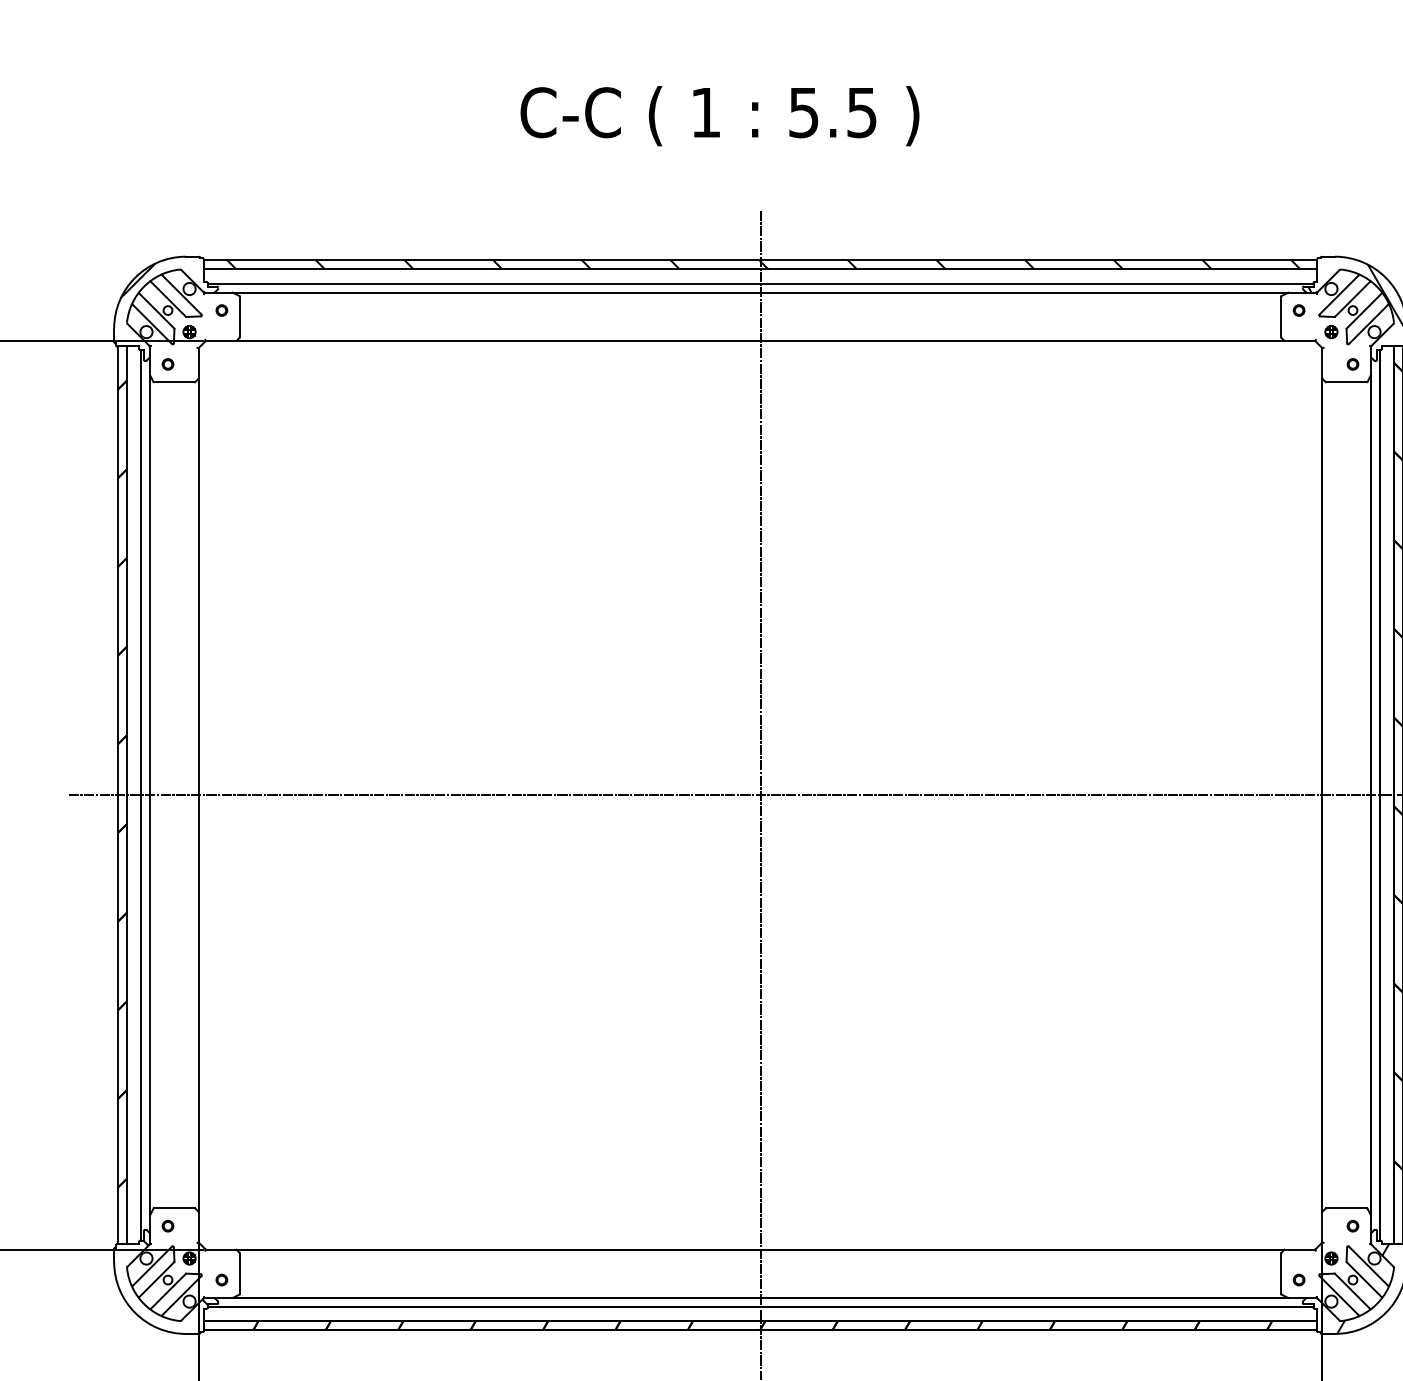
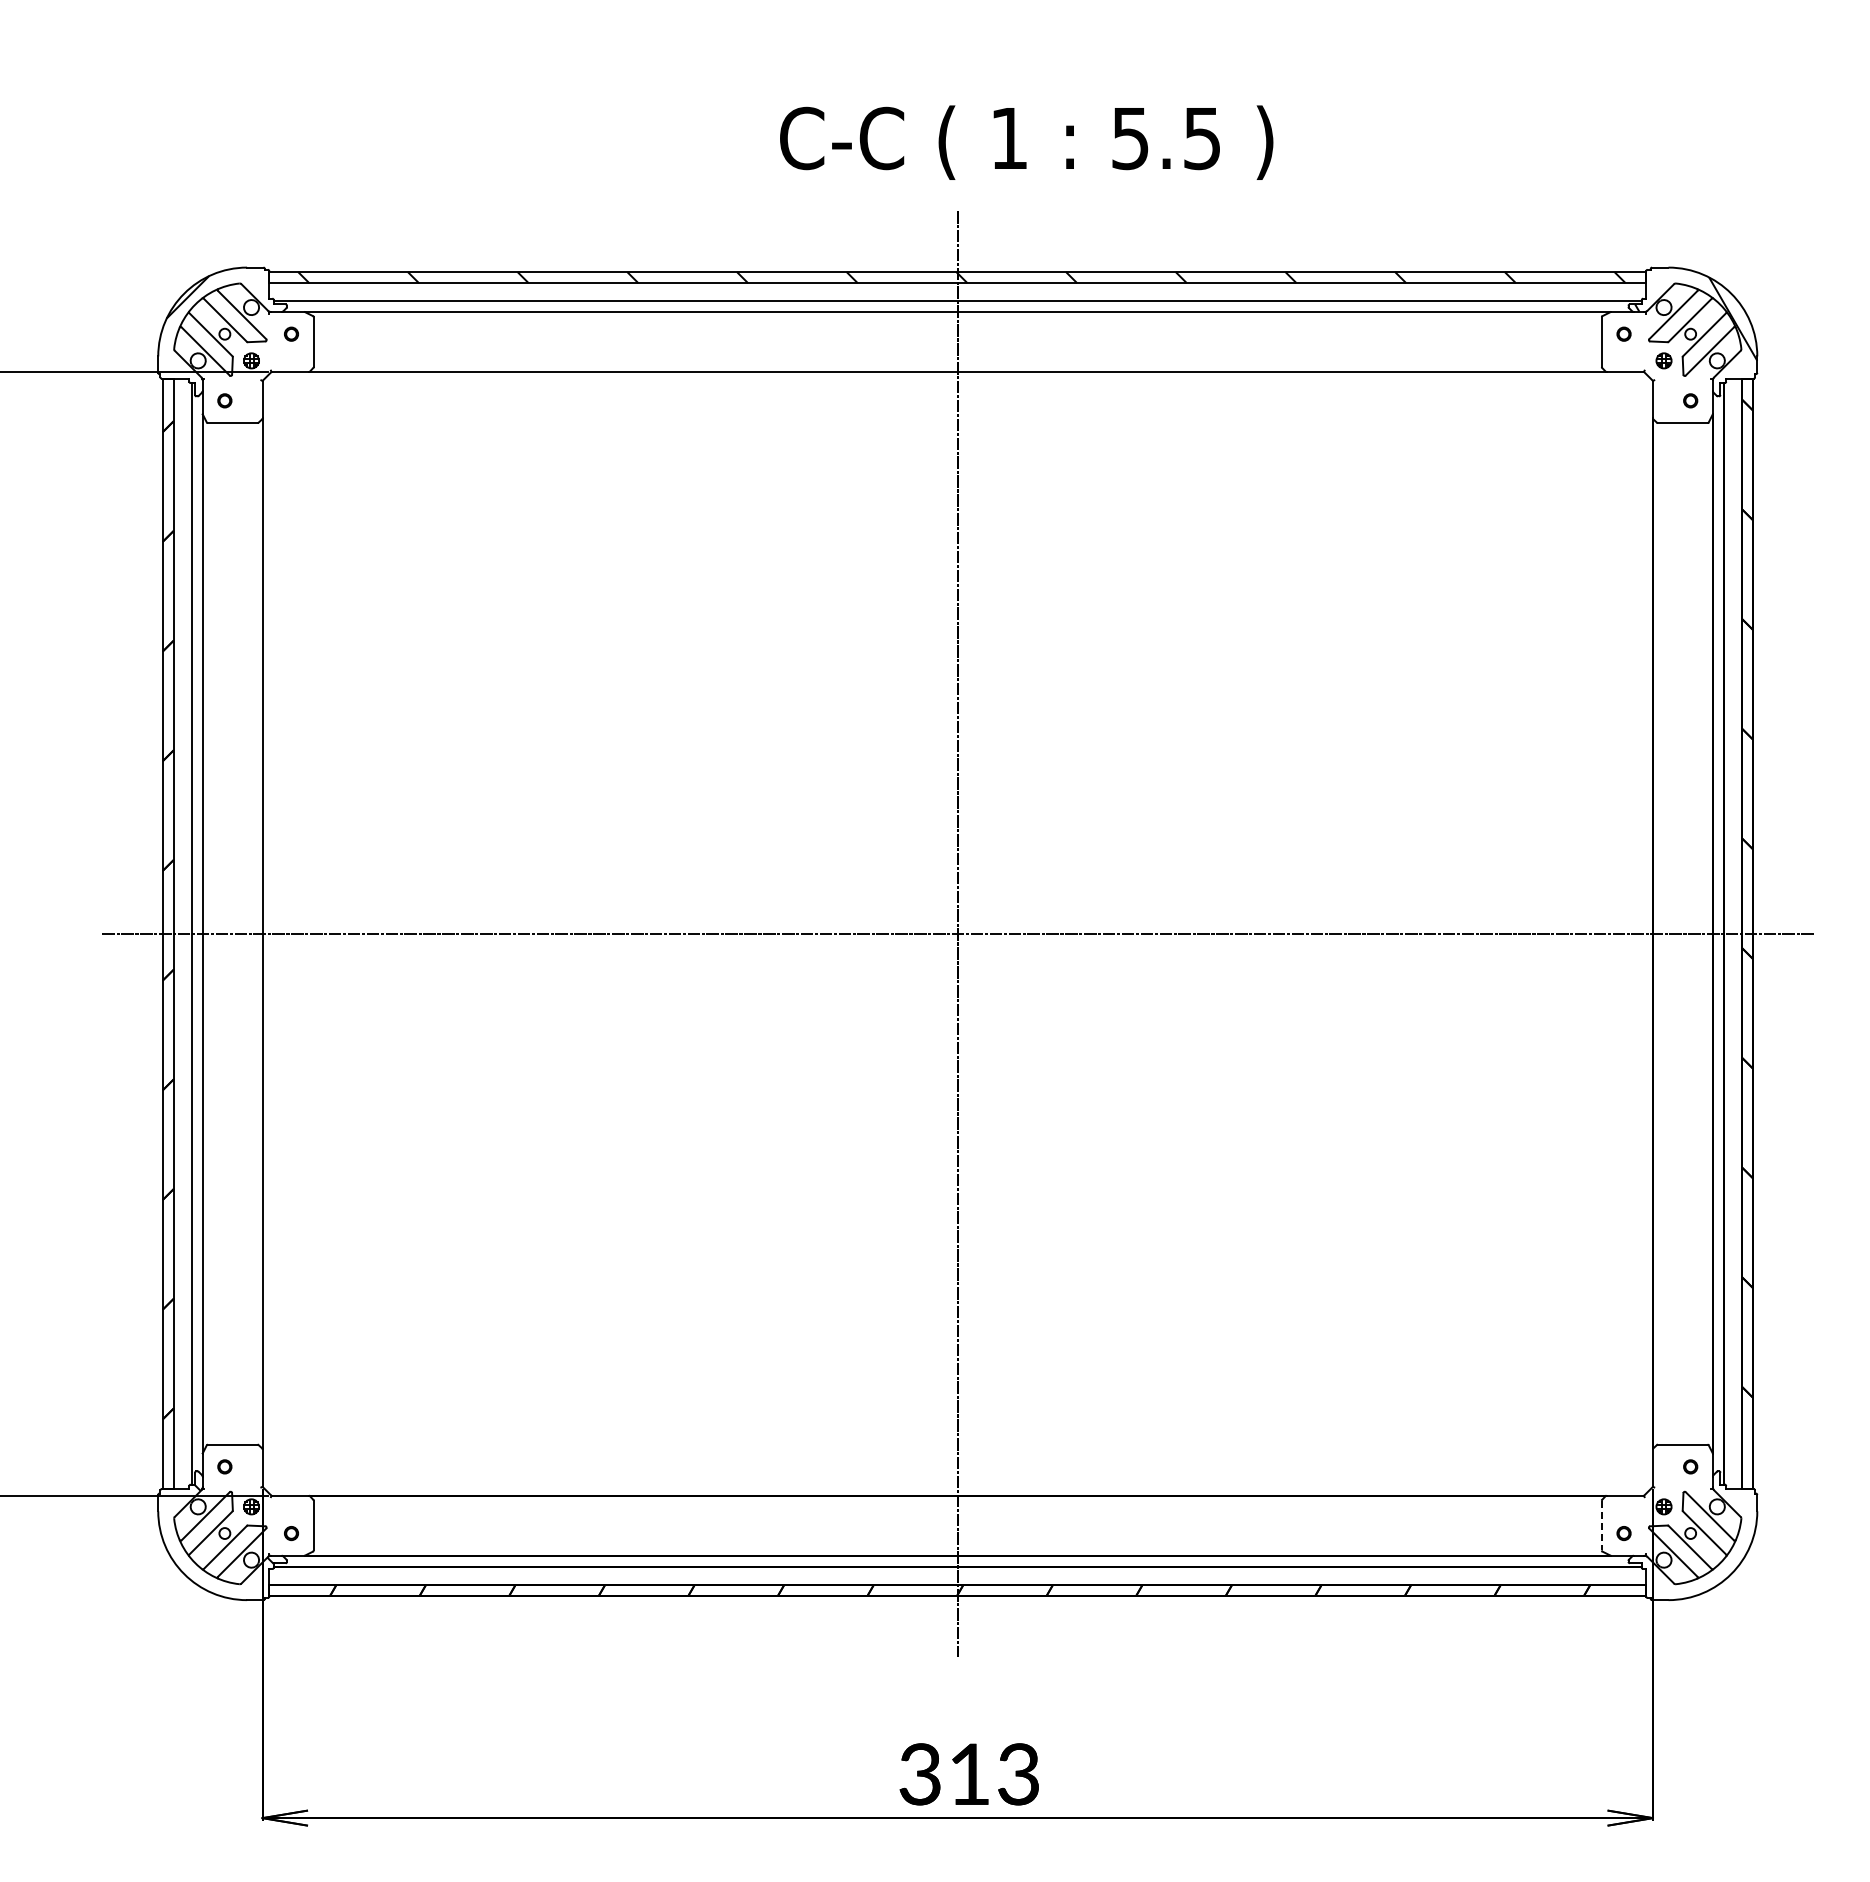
text: (719, 115) -> (1026, 142), moved
line: (1280, 1273) -> (1601, 1525), solid -> dashed
hatch: (1363, 1288) -> (1703, 1544), removed

